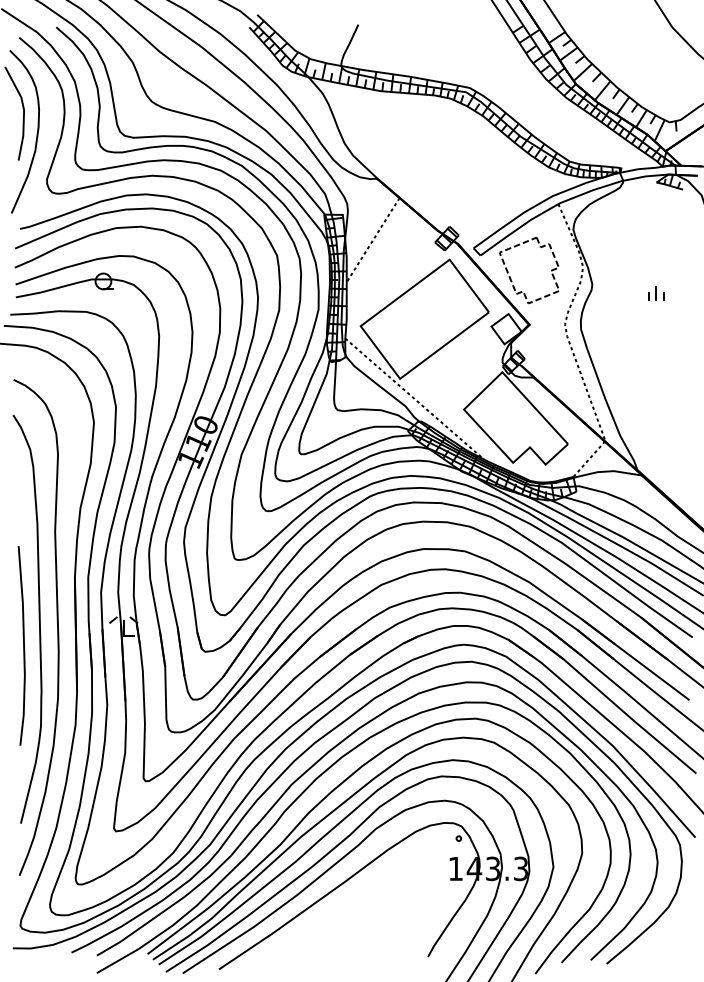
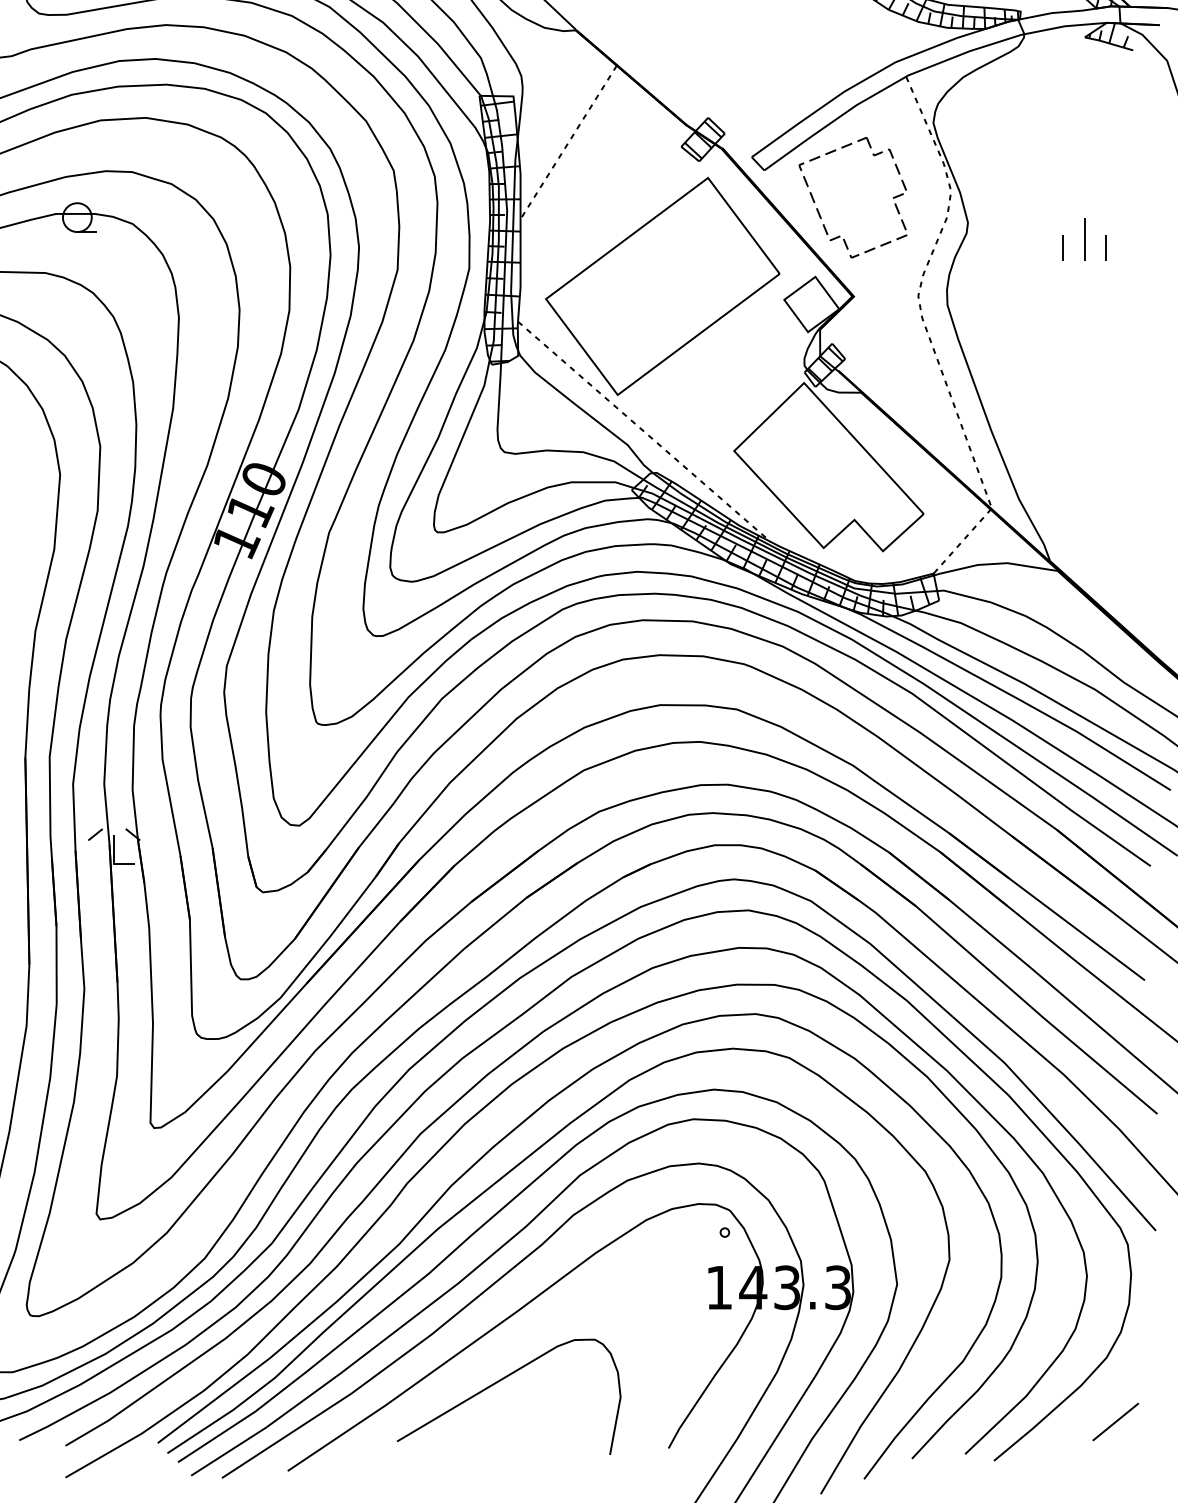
part: (656, 293) -> (1084, 239), size x1.67
curve: (336, 920) -> (501, 1381), added
line: (673, 942) -> (1115, 1421), added

